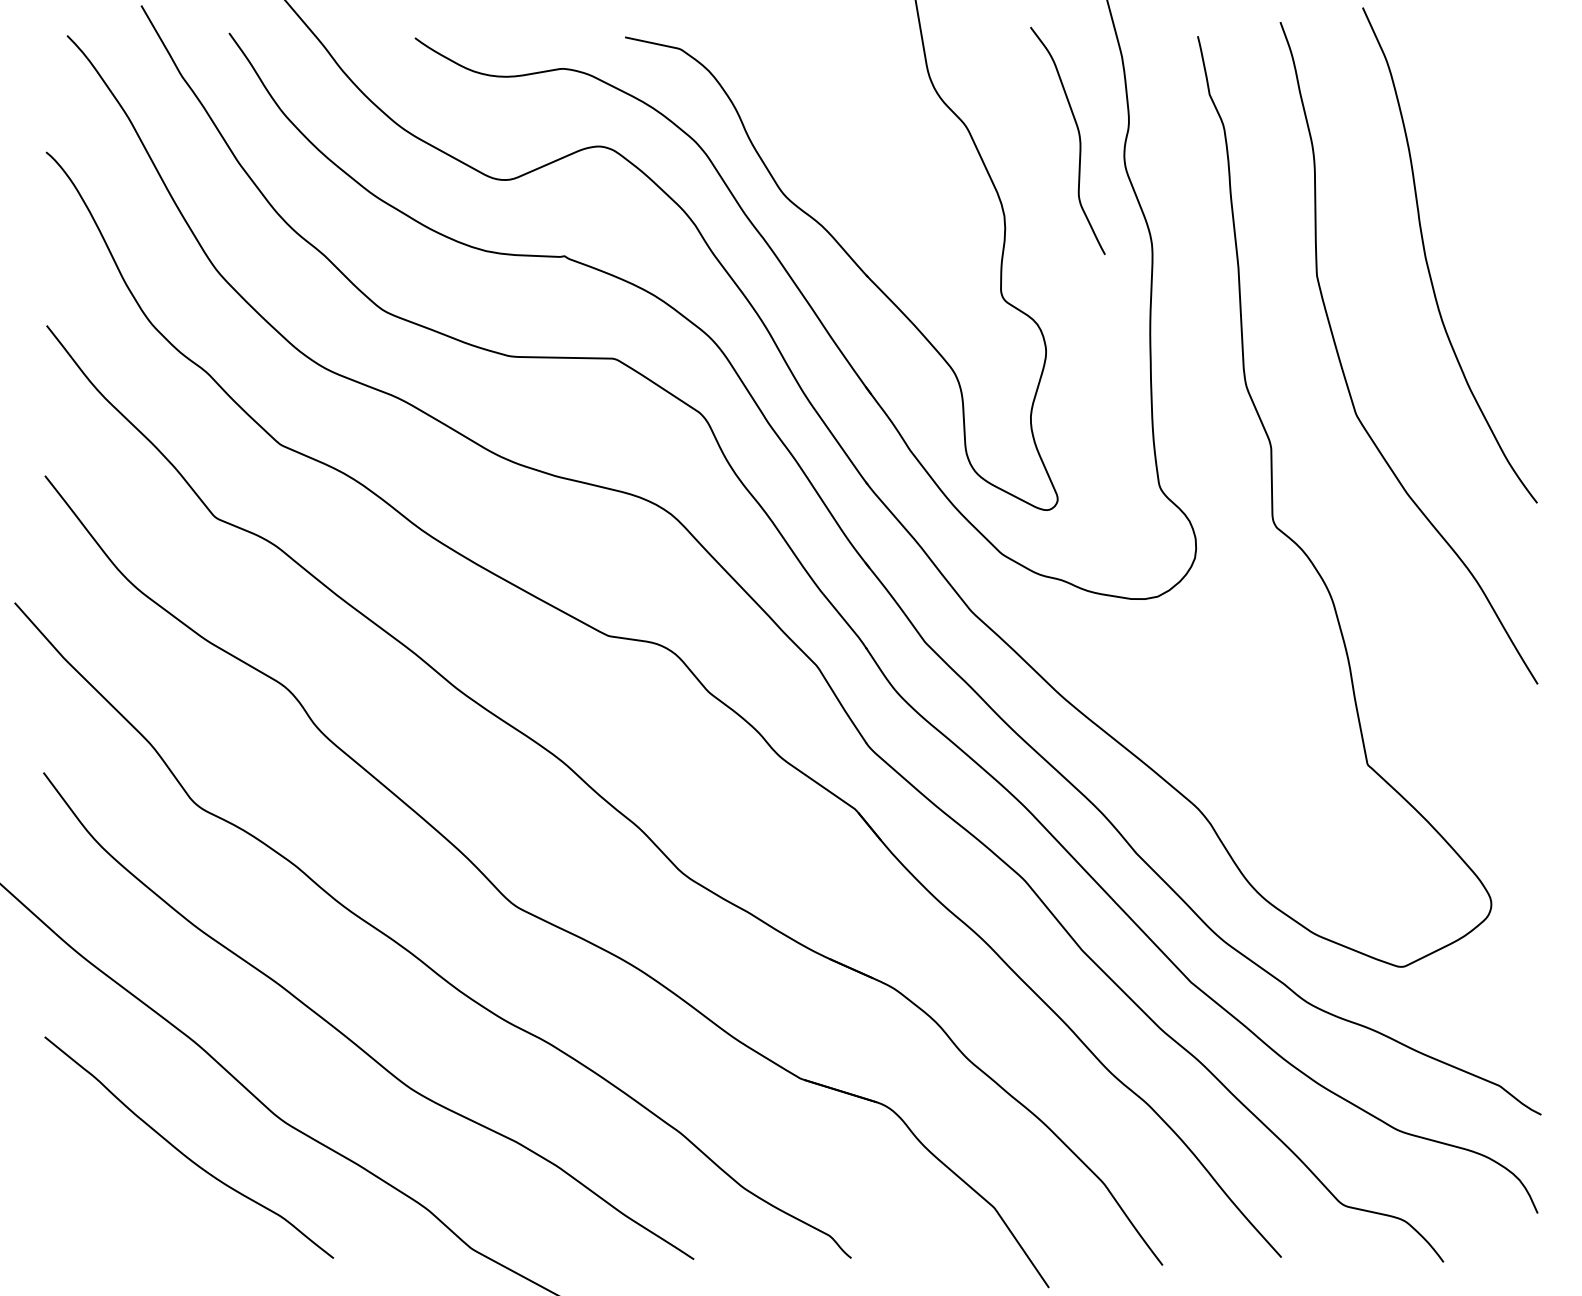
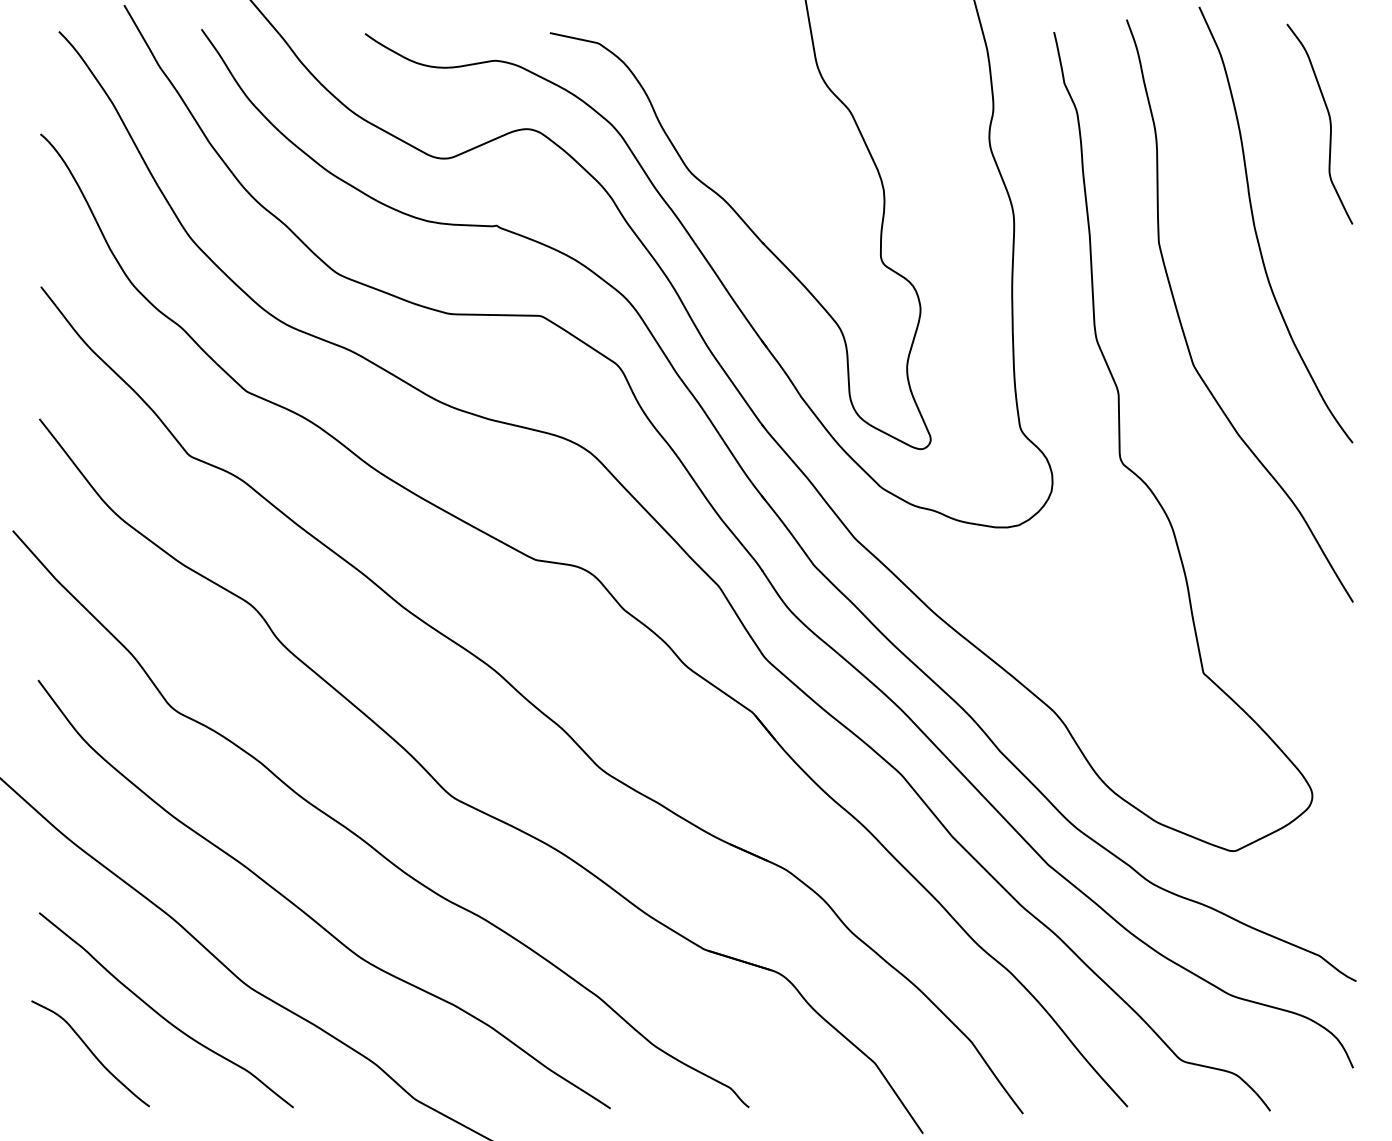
curve: (1078, 136) -> (1329, 120), moved
curve: (103, 1195) -> (90, 1052), added

